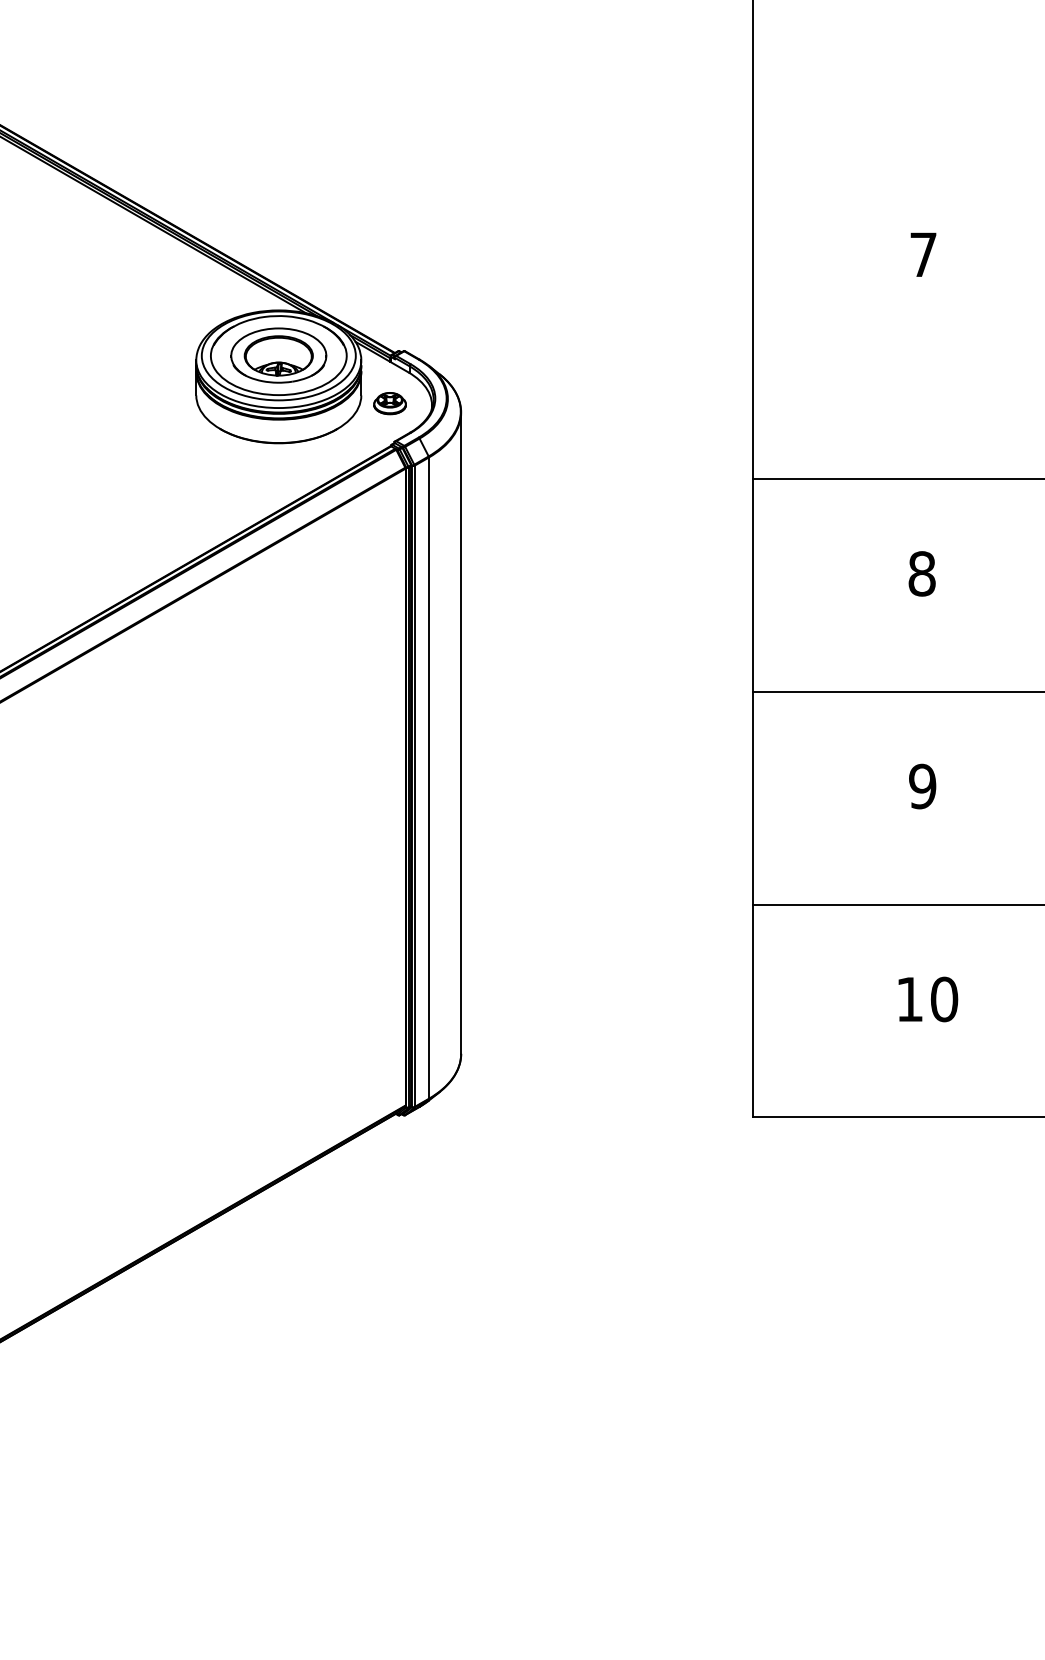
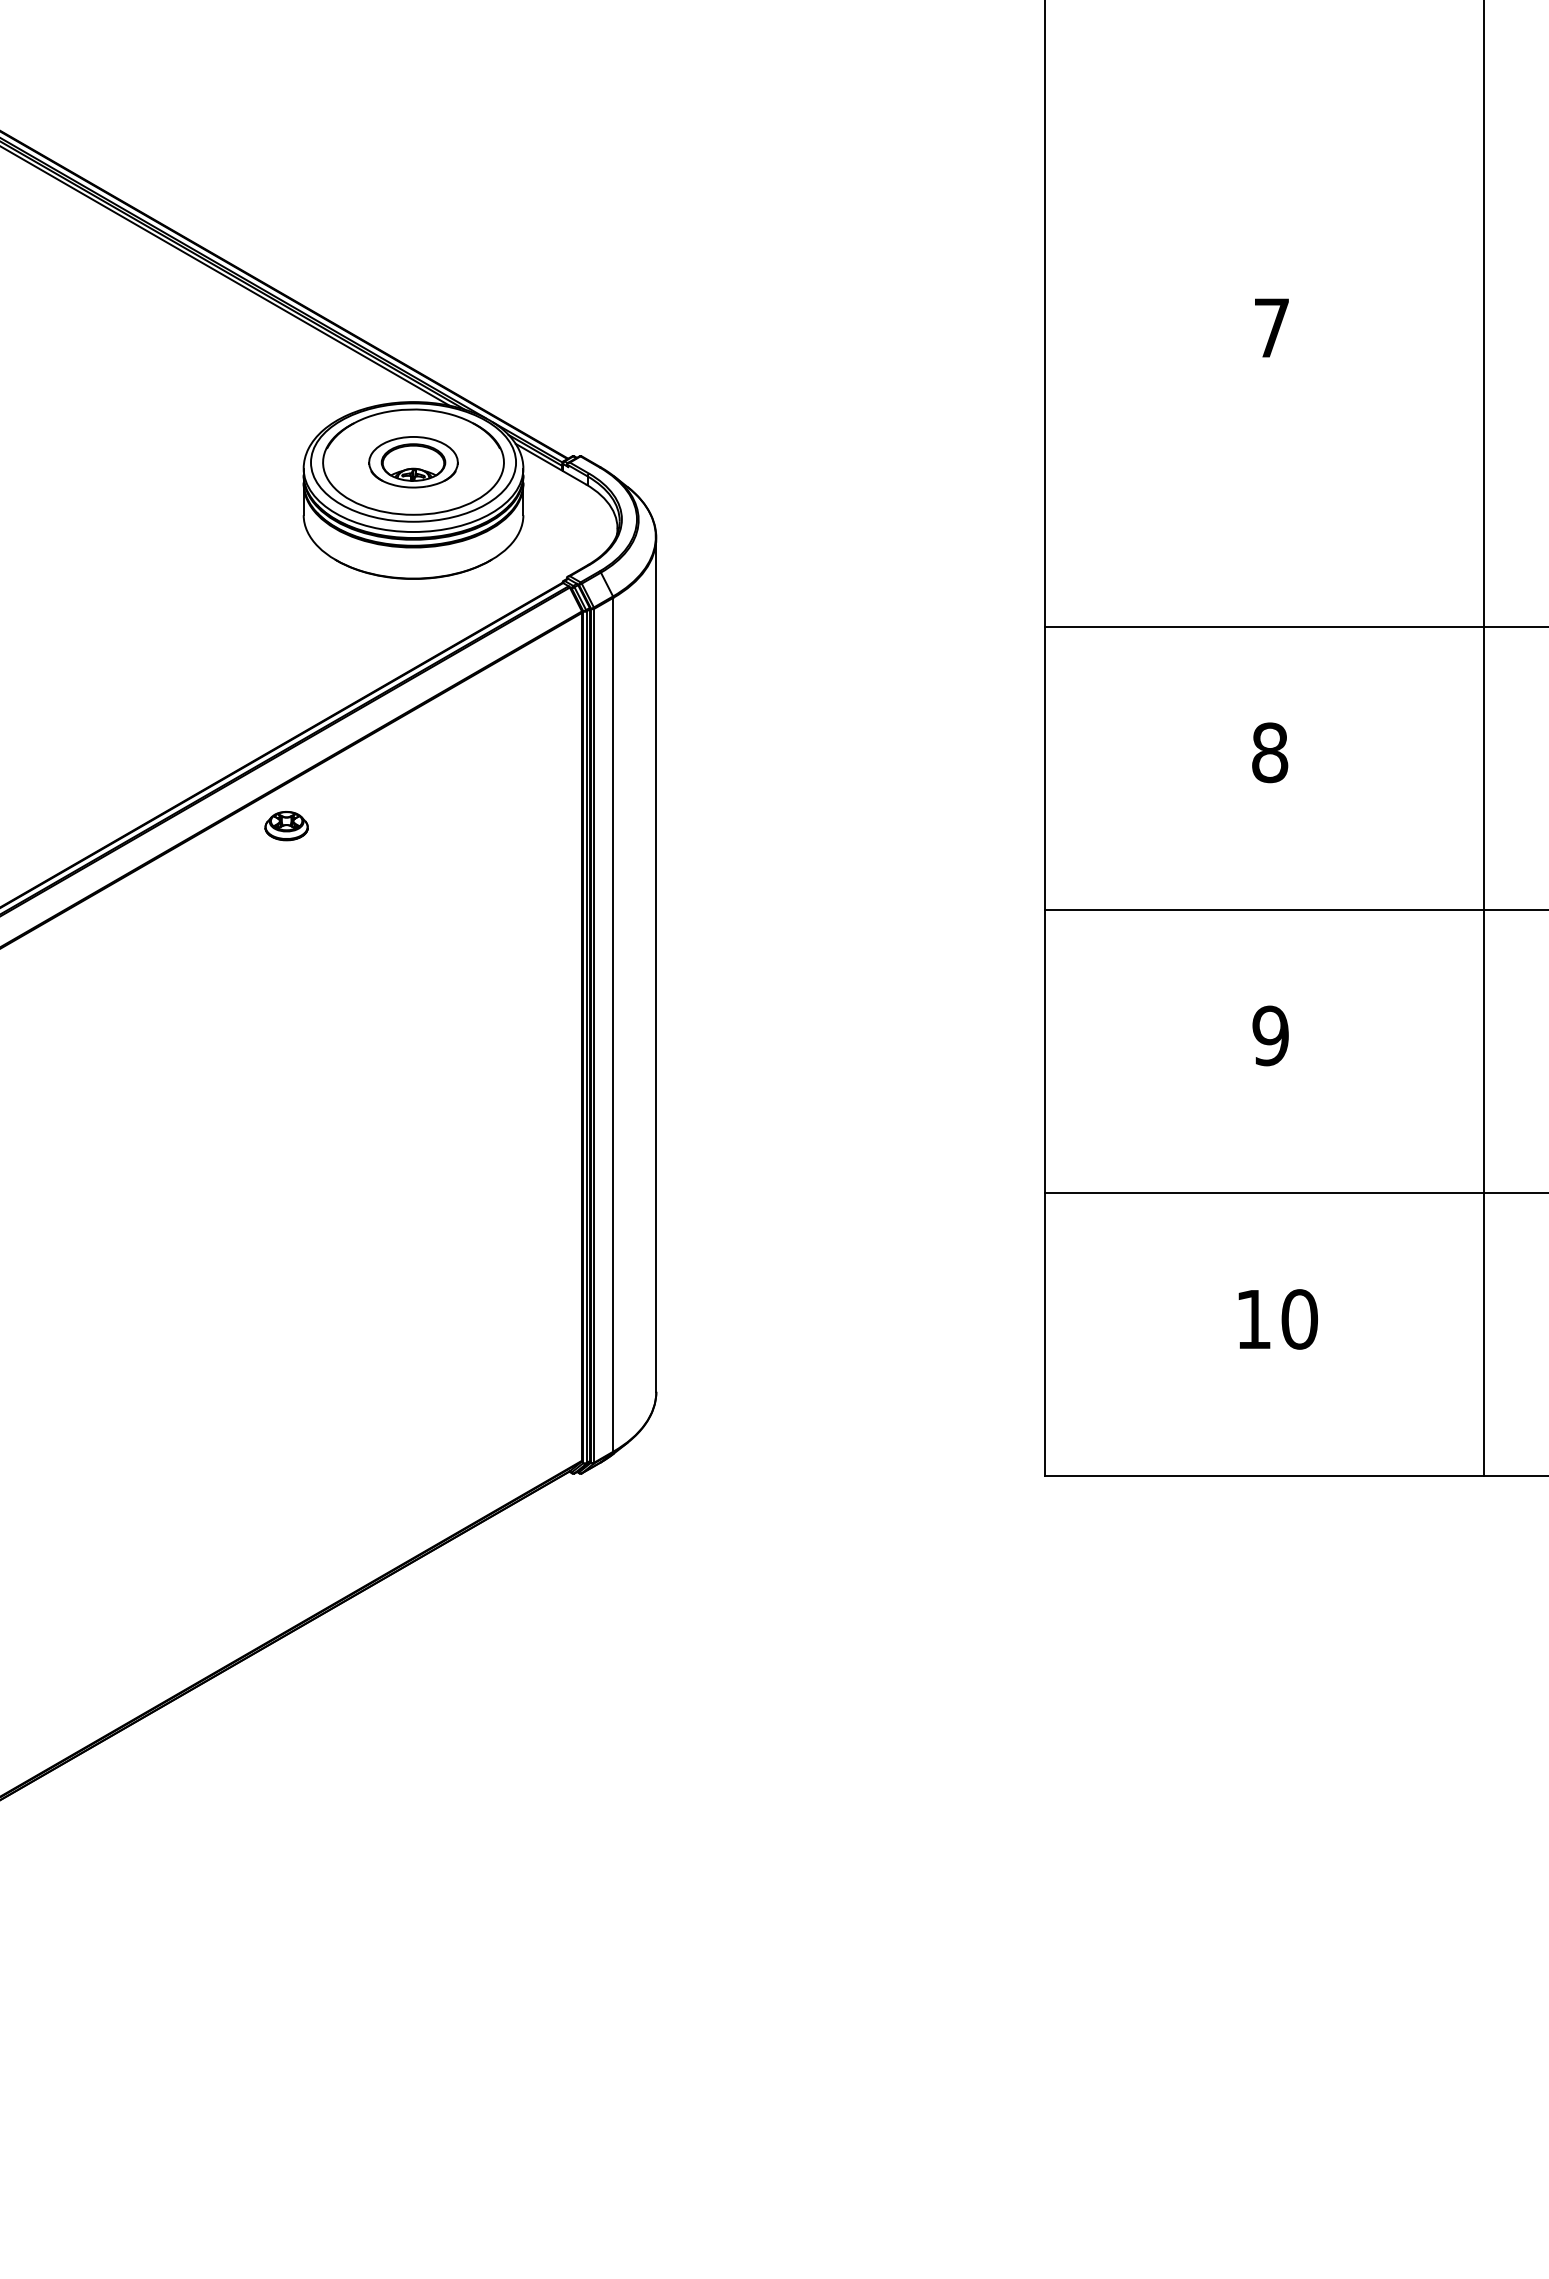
part: (278, 355) -> (413, 462), size x0.7
part: (389, 403) -> (286, 826), moved

